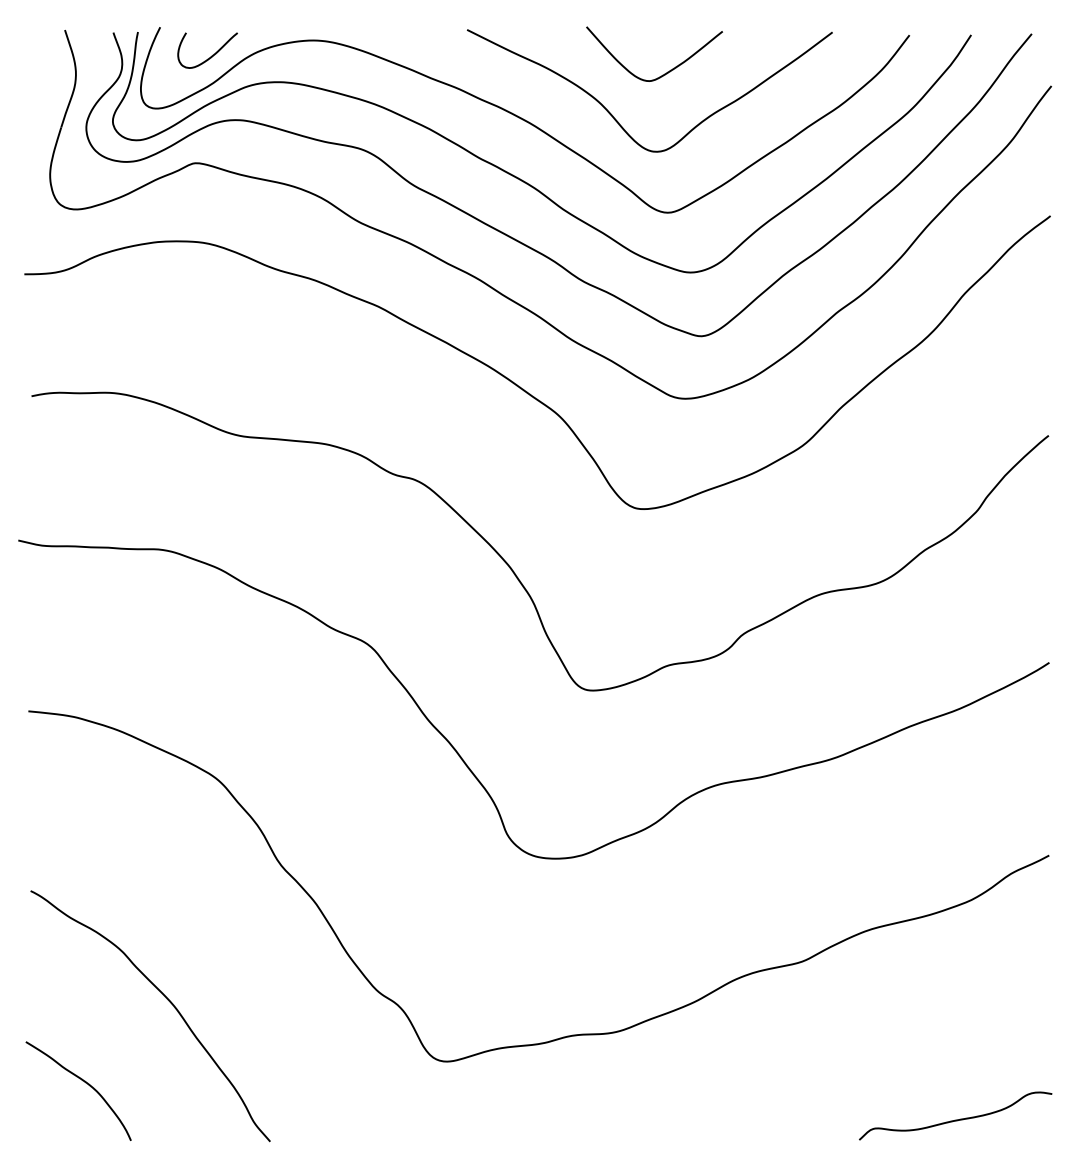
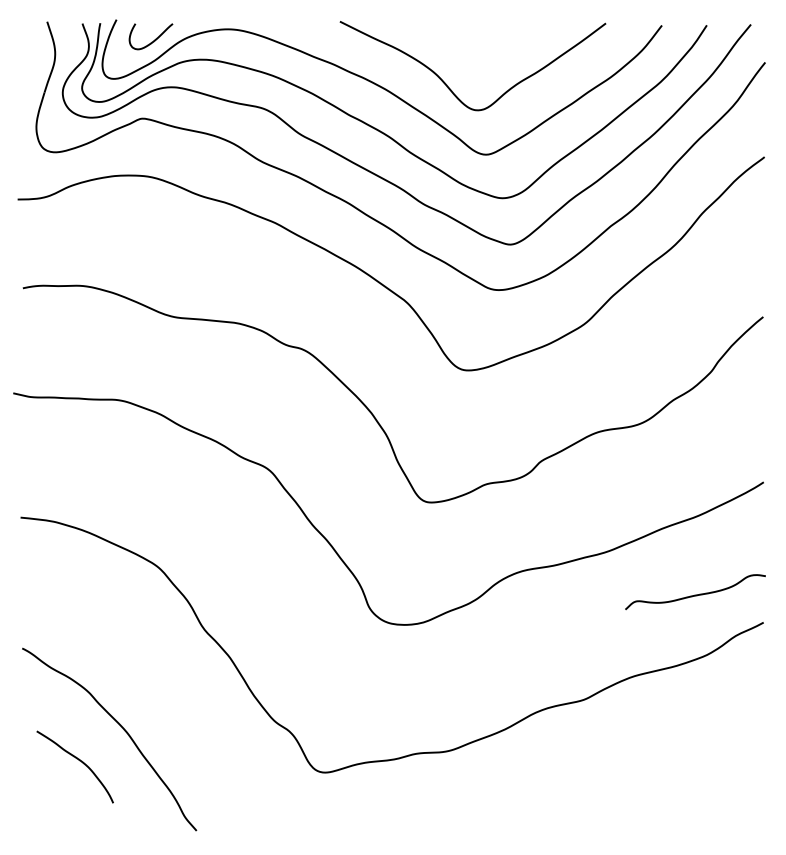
curve: (662, 73) -> (482, 53), removed
curve: (84, 1083) -> (79, 761), moved
curve: (955, 1119) -> (695, 594), moved

